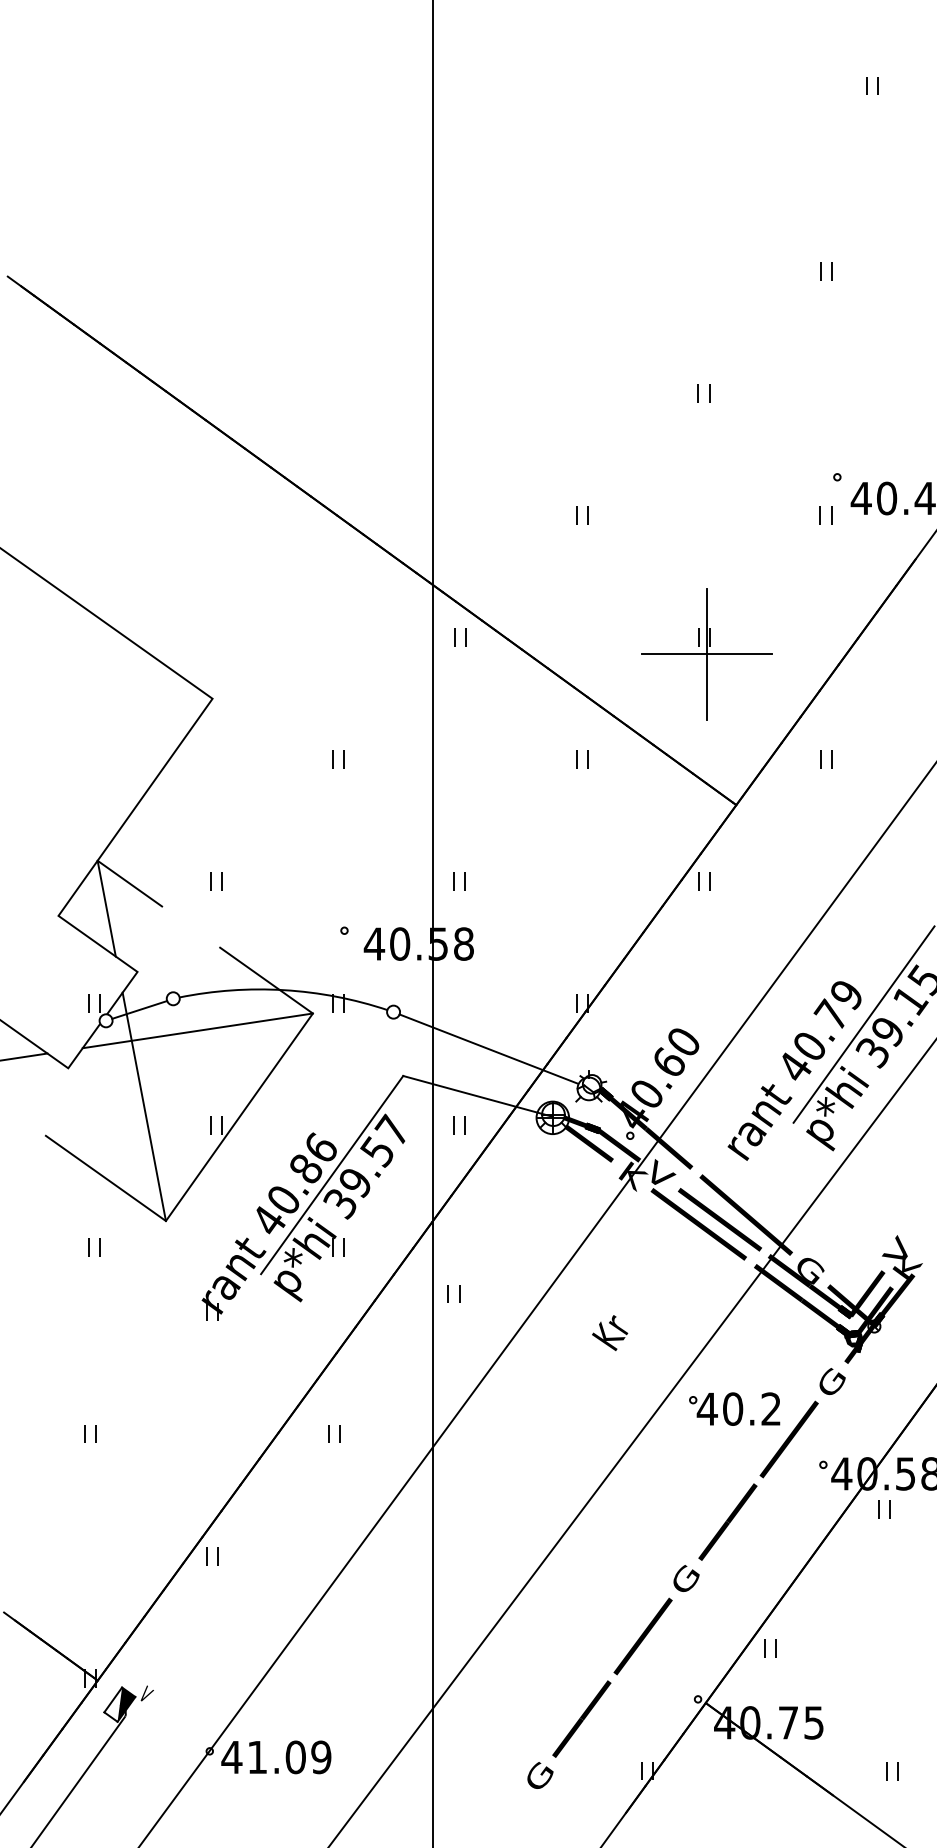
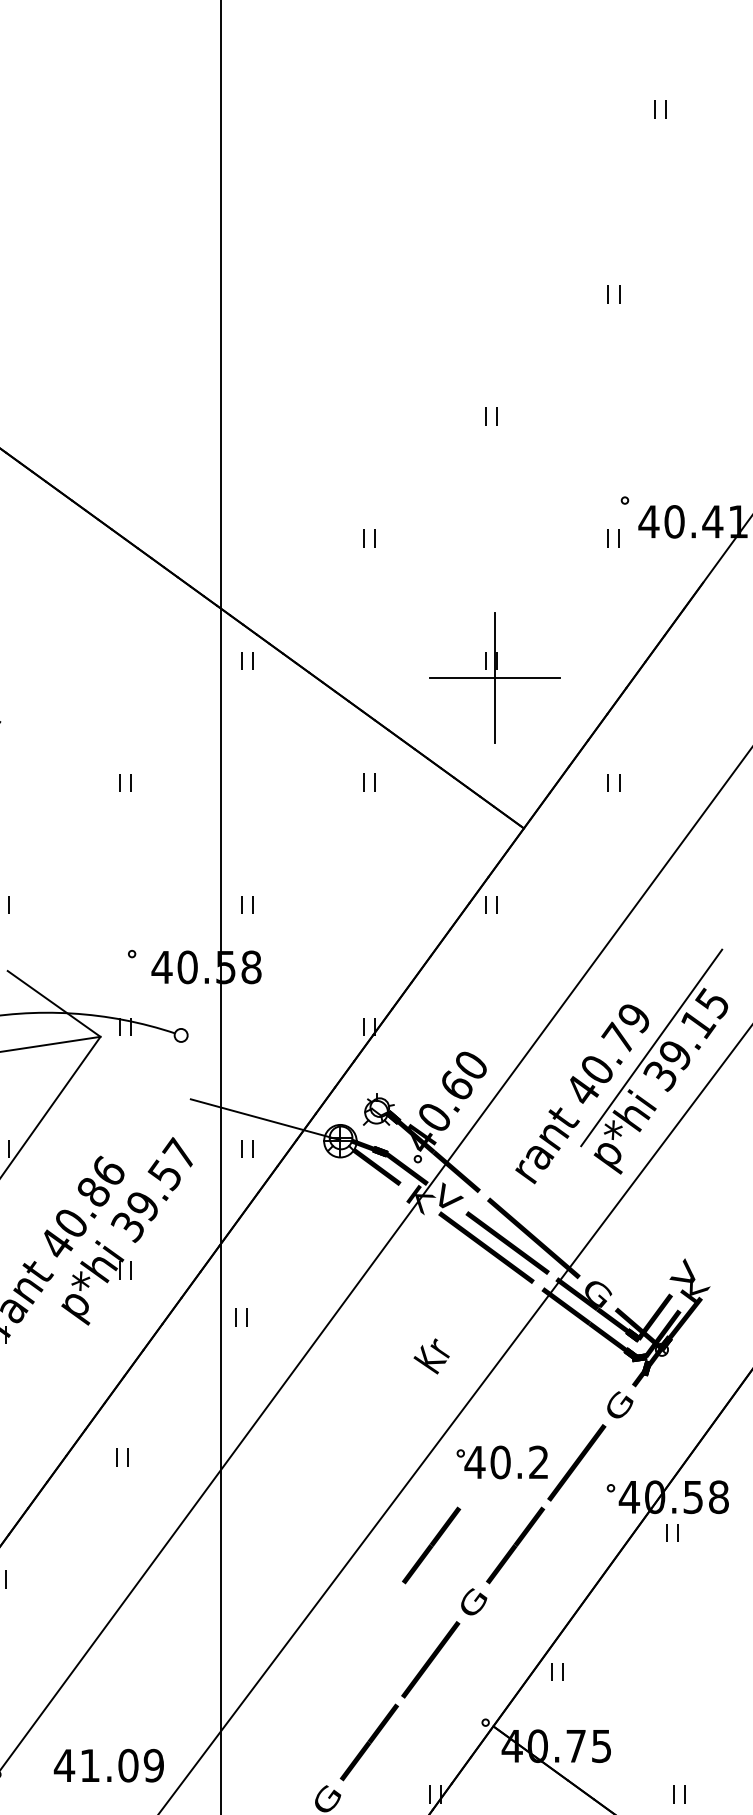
line: (488, 1048) -> (276, 1071), removed
line: (332, 1175) -> (120, 1198), removed
text: (610, 1333) -> (432, 1356), moved
fill: (854, 1338) -> (642, 1361), removed
part: (734, 1408) -> (502, 1461), moved
part: (643, 1521) -> (431, 1544), added
text: (276, 1757) -> (109, 1765), moved

